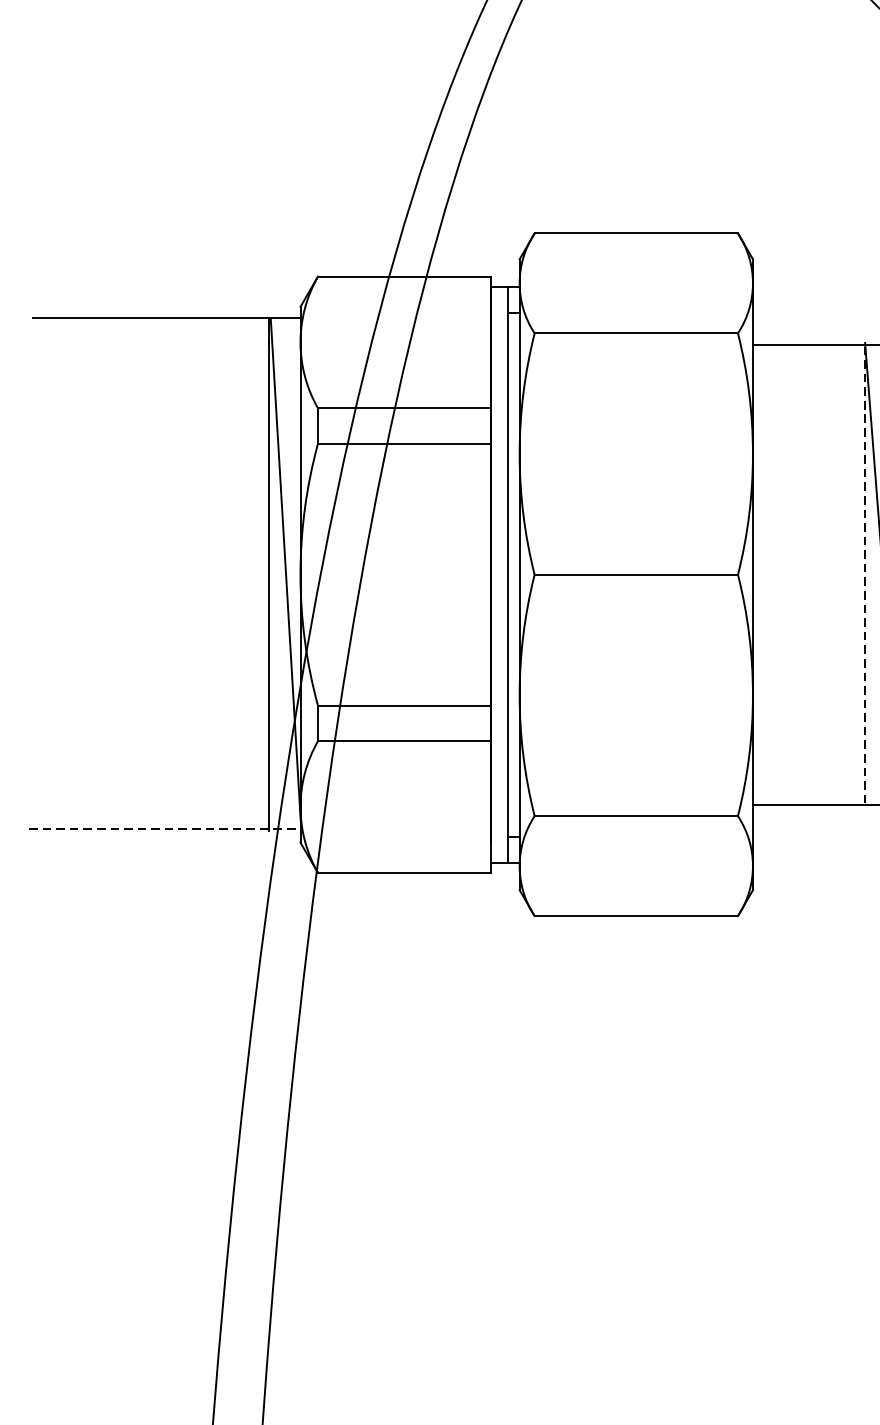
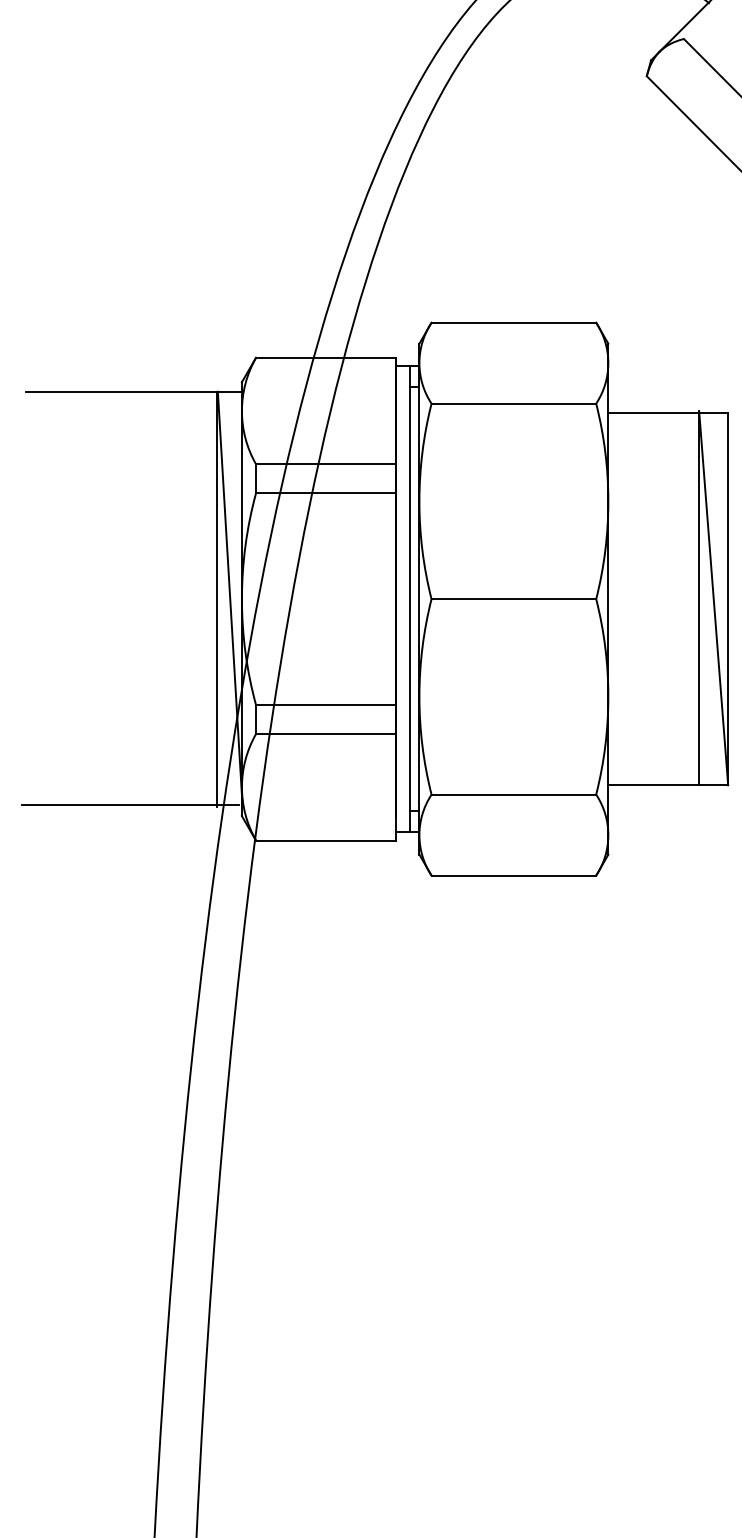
line: (865, 572) -> (699, 597), dashed -> solid
line: (162, 829) -> (130, 805), dashed -> solid

